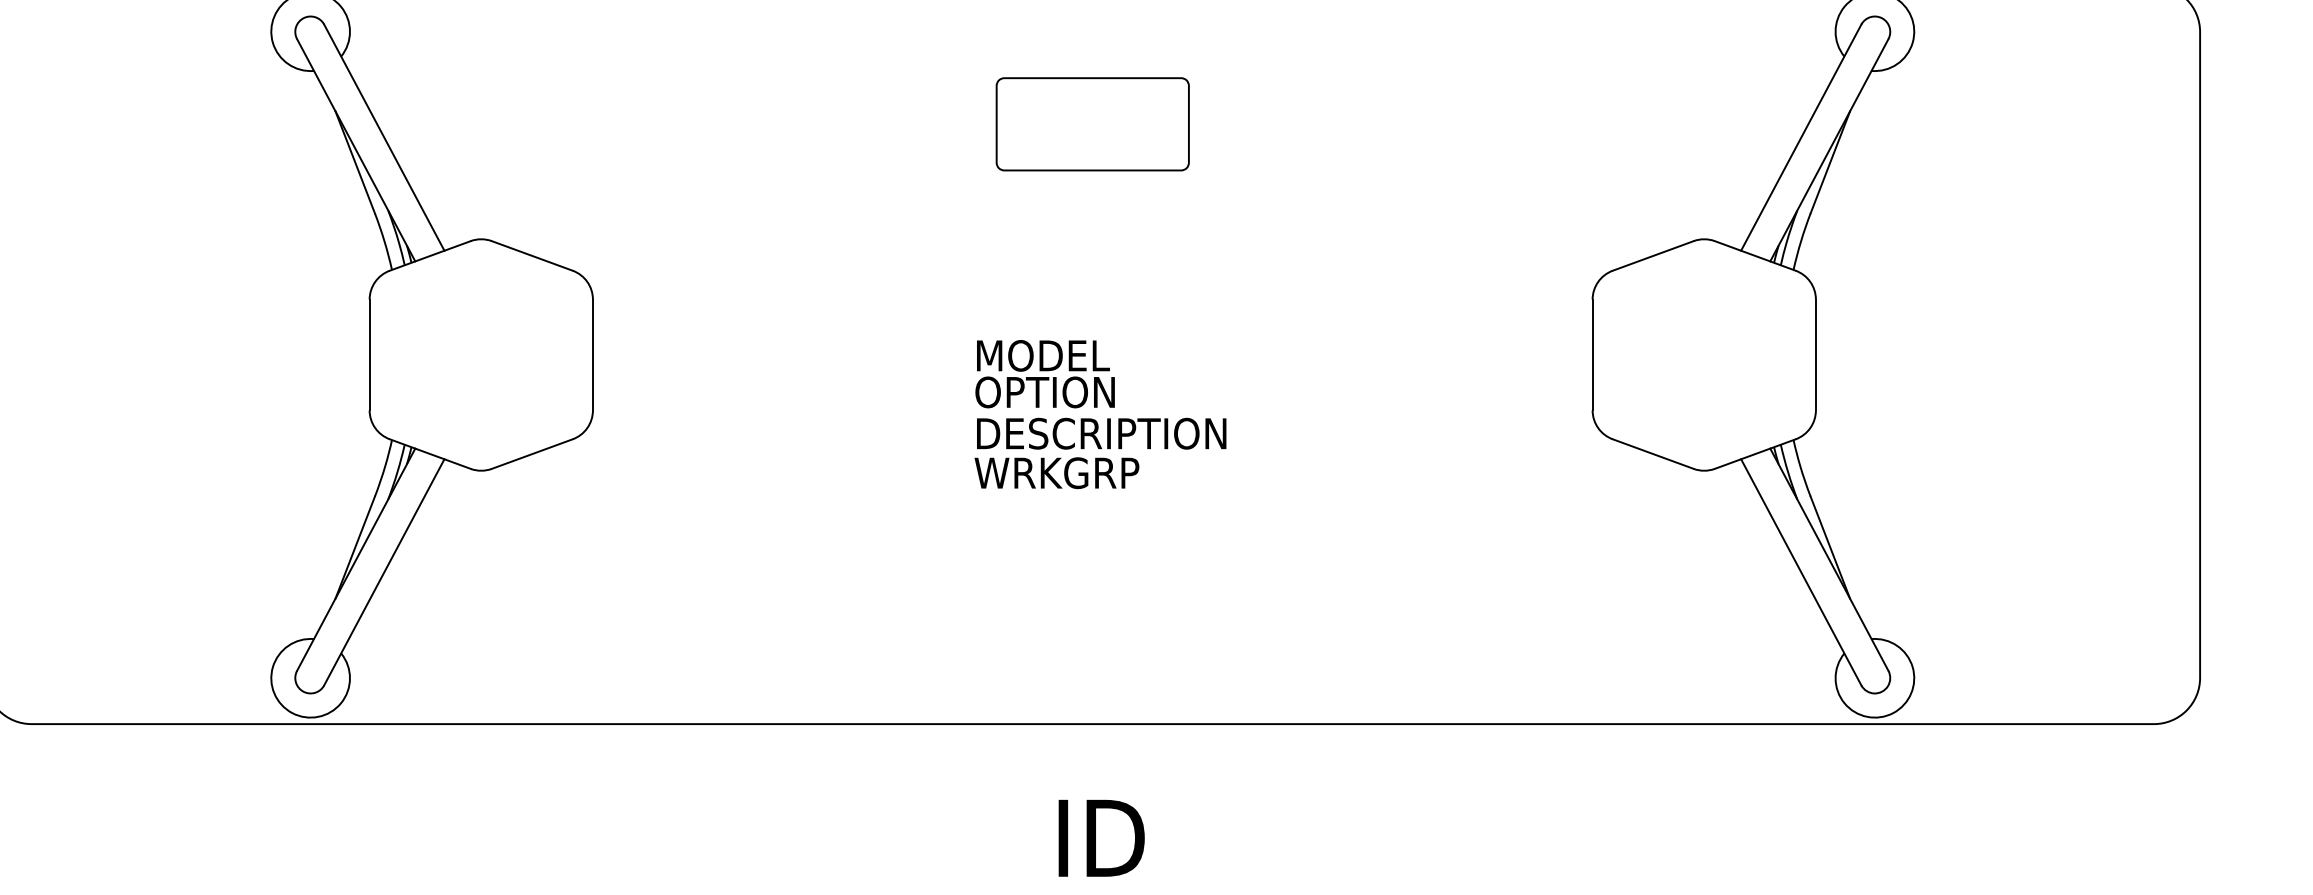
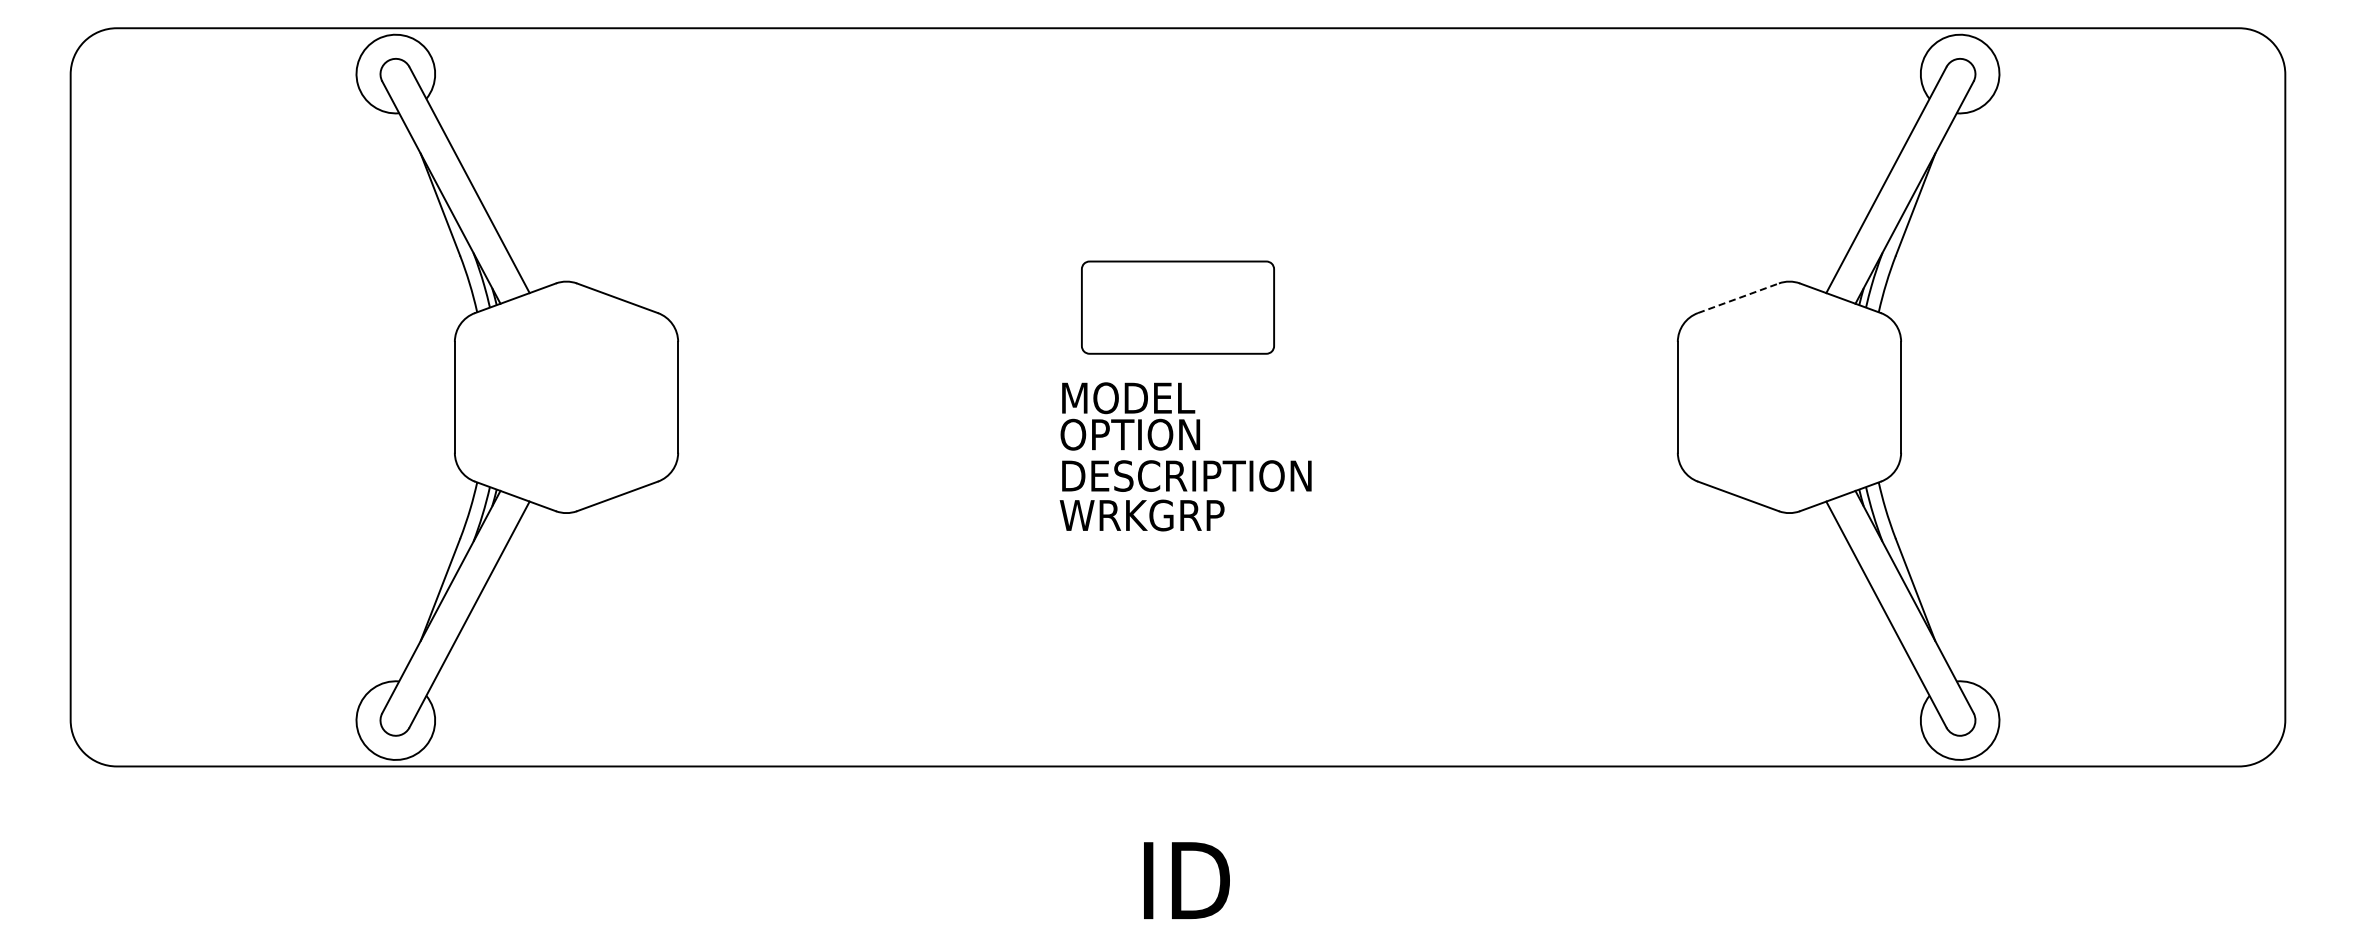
part: (1092, 124) -> (1177, 307), moved
line: (1653, 256) -> (1738, 298), solid -> dashed

